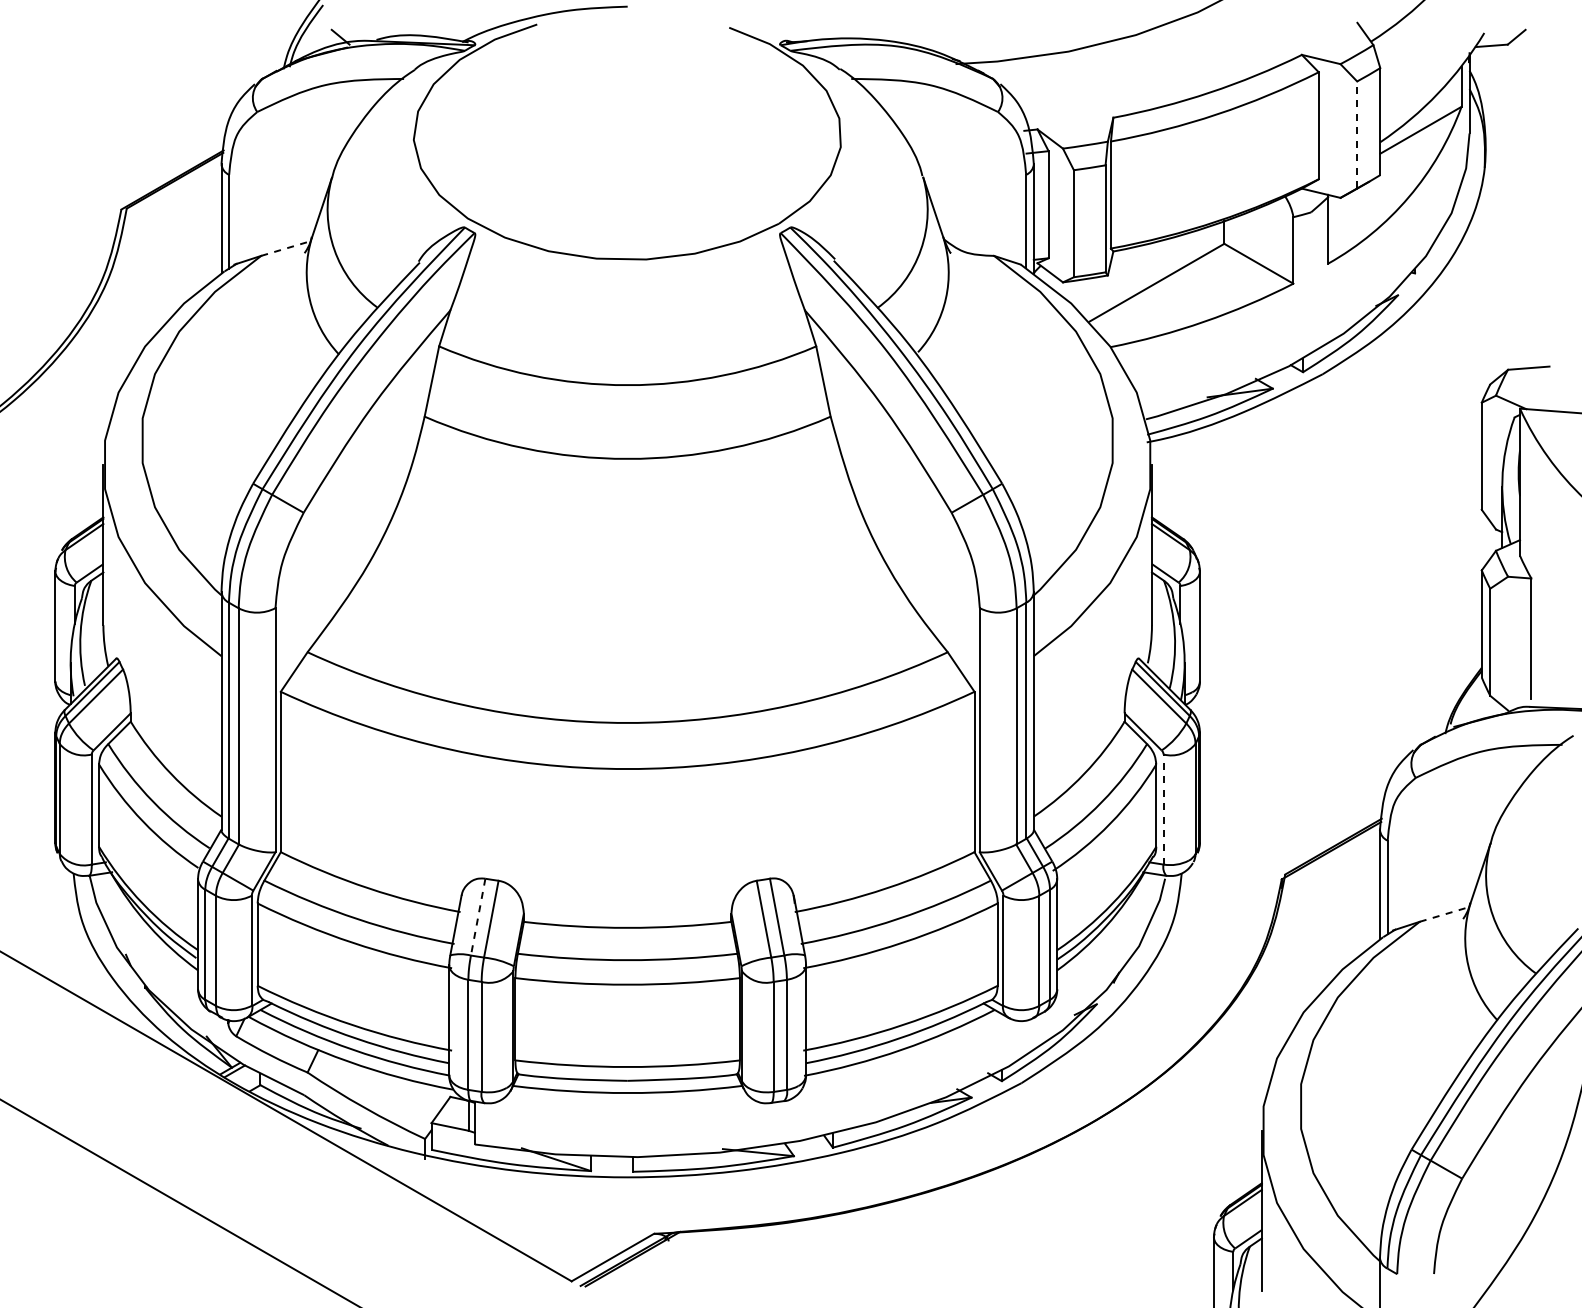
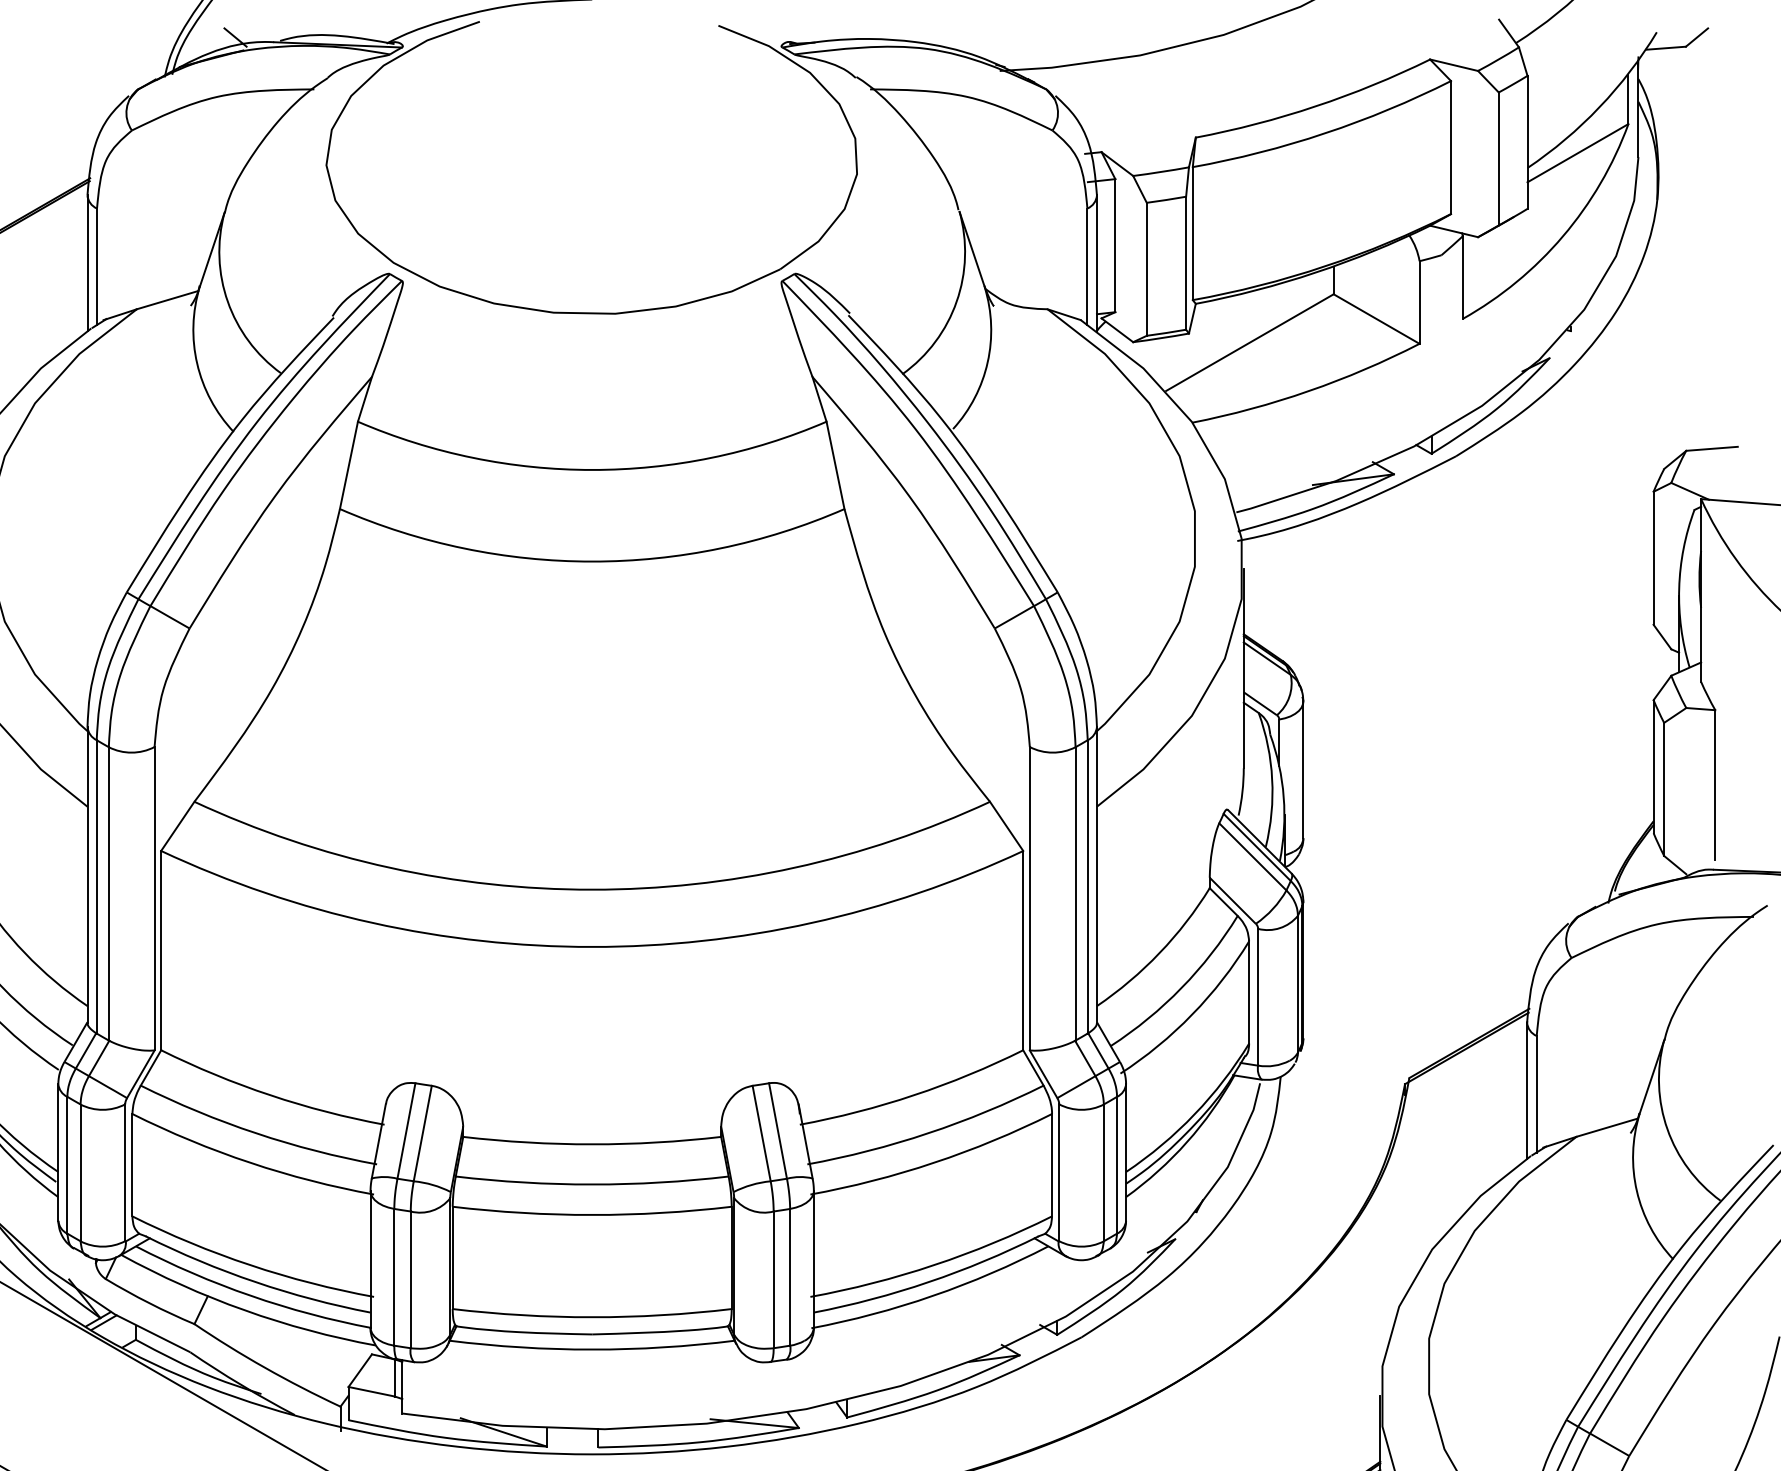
line: (1357, 134) -> (1499, 158), dashed -> solid
line: (285, 248) -> (167, 300), dashed -> solid
line: (1163, 809) -> (1258, 997), dashed -> solid
line: (1444, 914) -> (1607, 1127), dashed -> solid
line: (478, 917) -> (406, 1131), dashed -> solid

